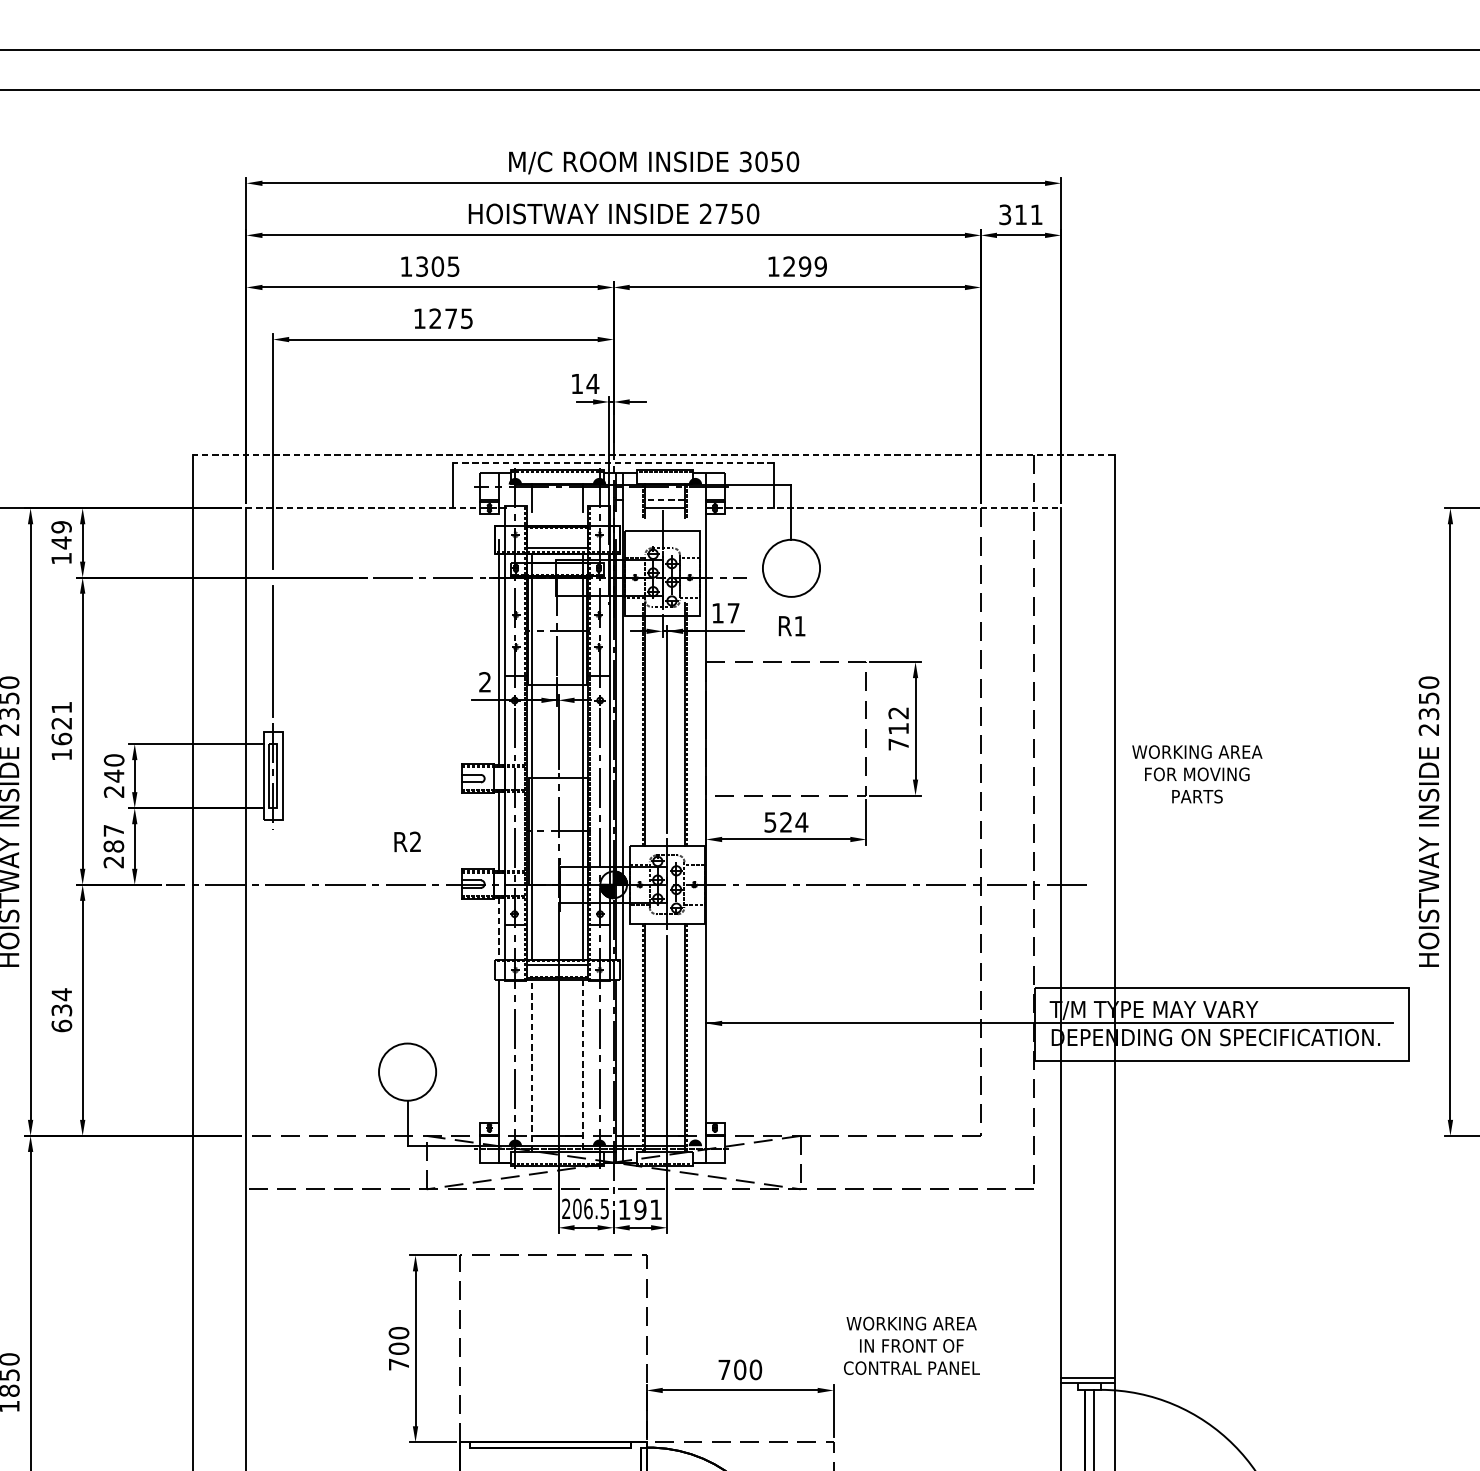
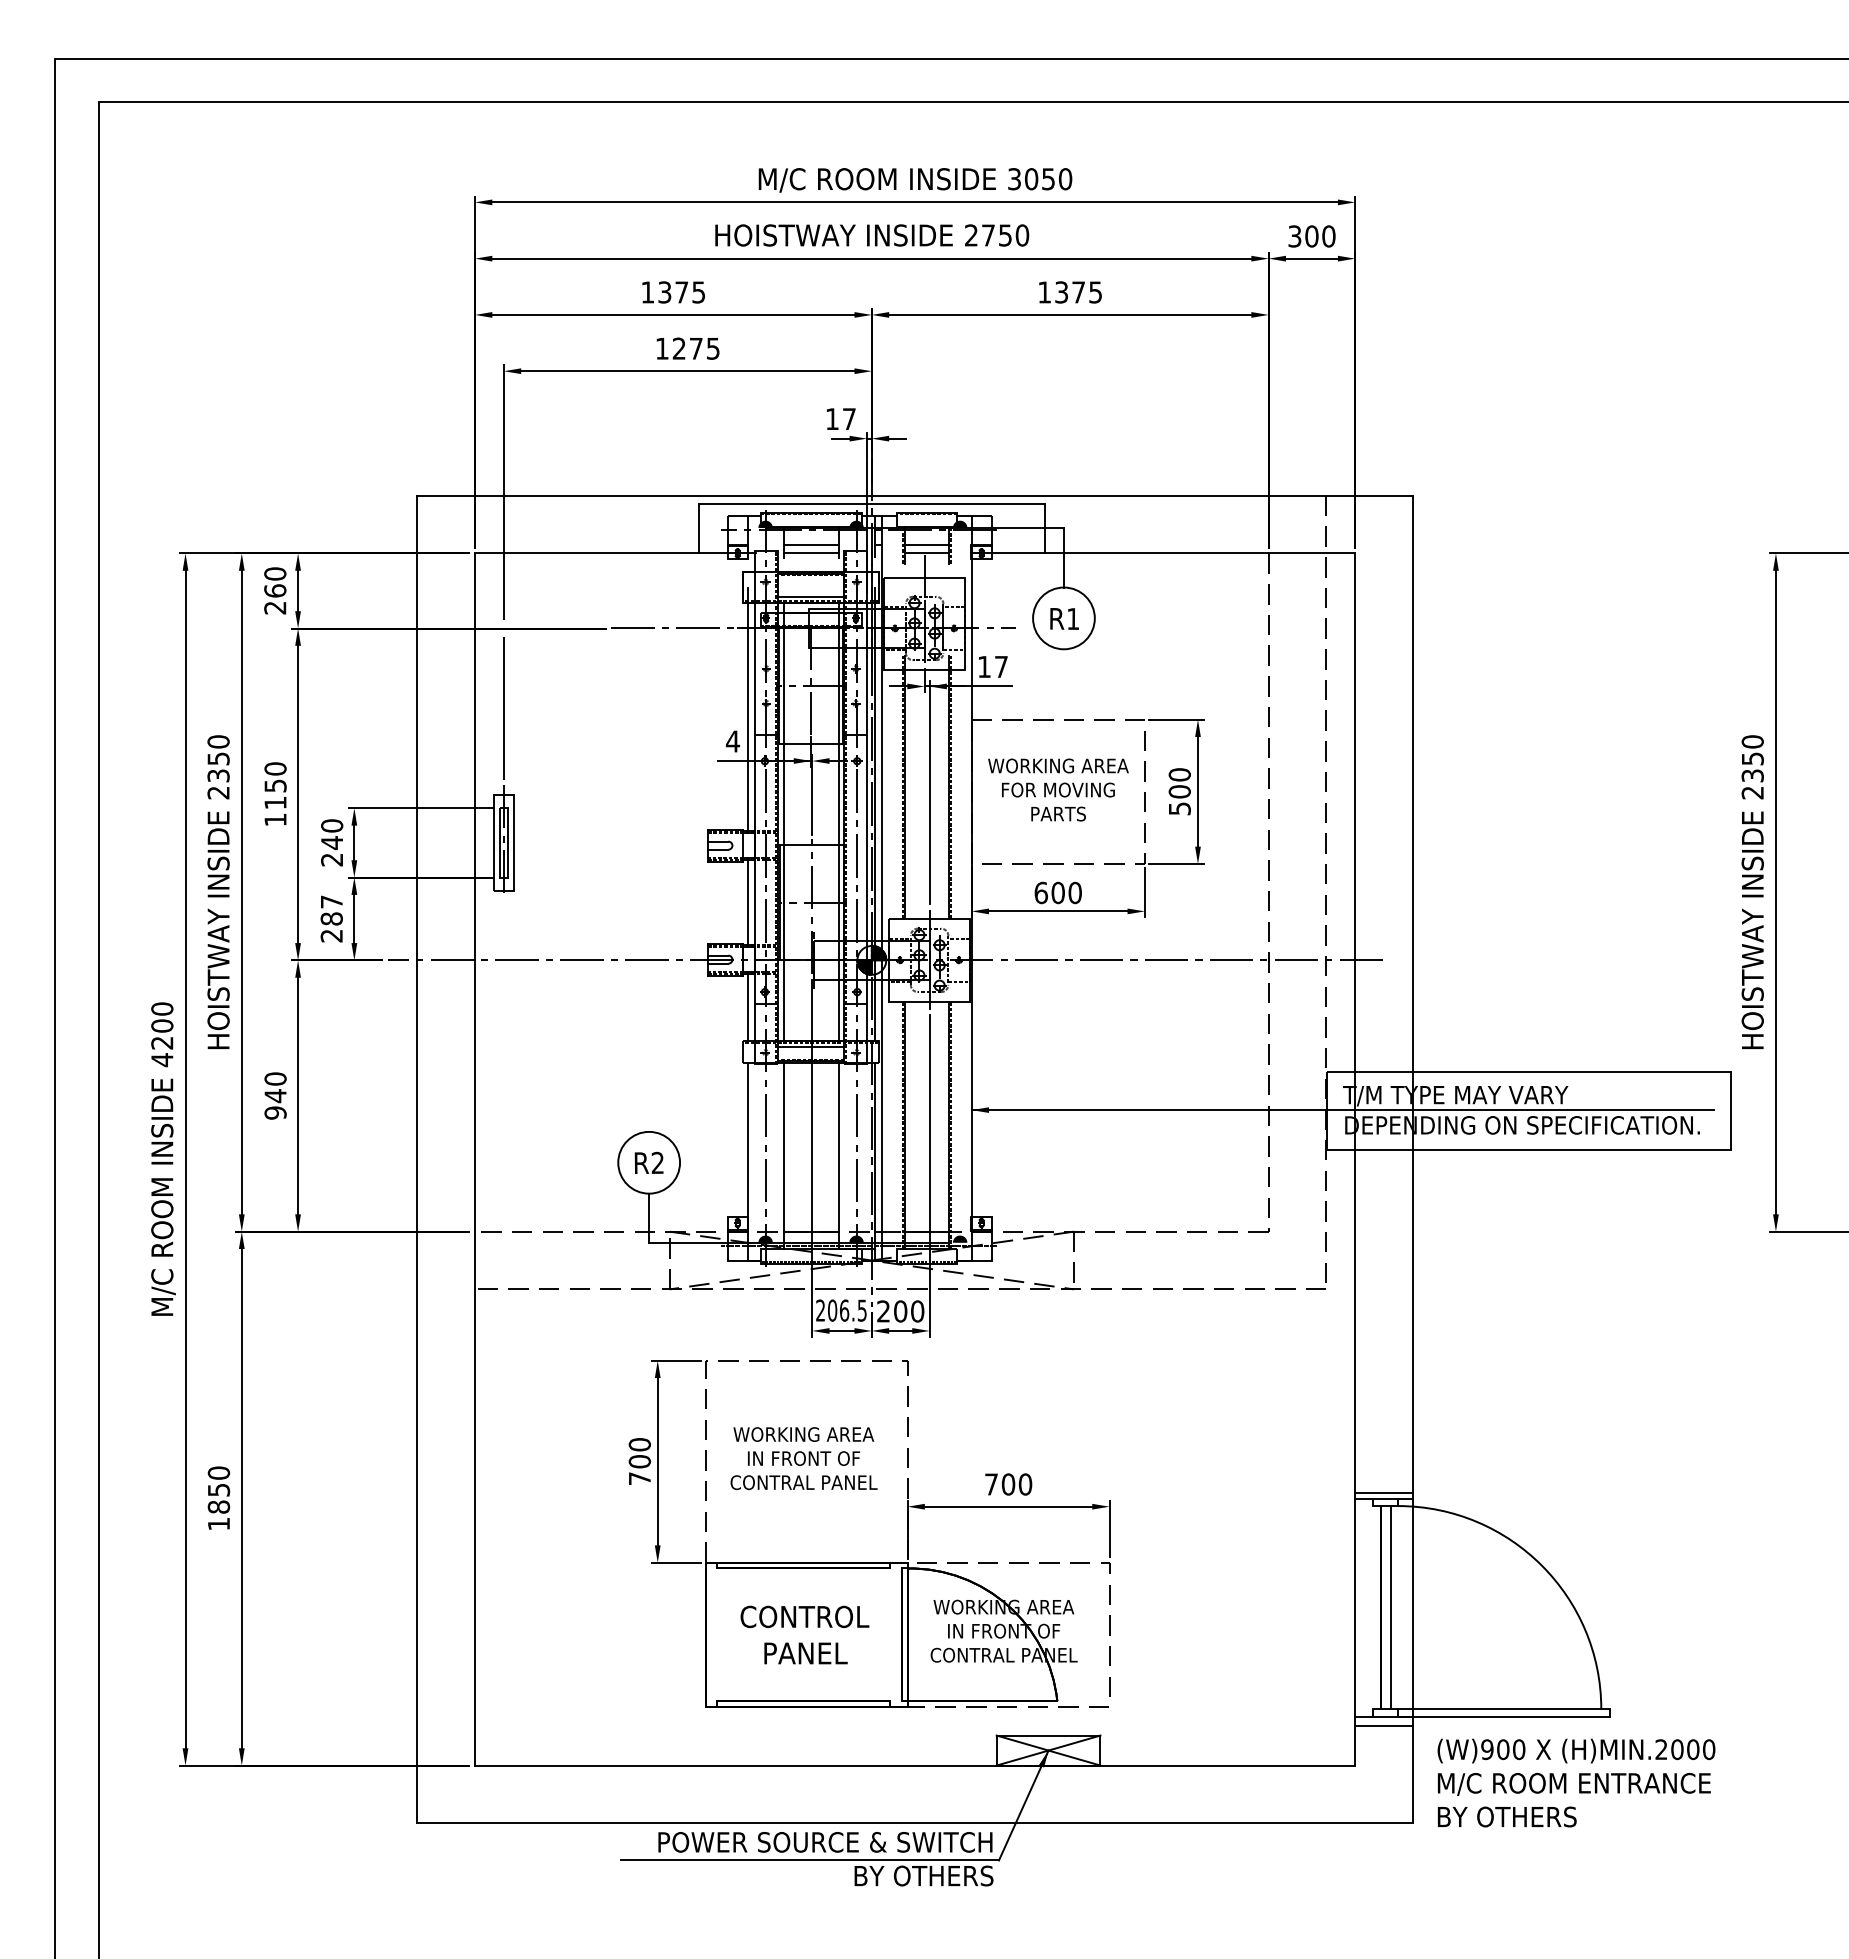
text: (1028, 214) -> (1320, 236), 311 -> 300
text: (437, 266) -> (681, 292), 1305 -> 1375
text: (804, 266) -> (1078, 292), 1299 -> 1375
text: (593, 383) -> (849, 418), 14 -> 17
line: (654, 454) -> (915, 495), dashed -> solid
line: (613, 462) -> (871, 504), dashed -> solid
line: (556, 499) -> (810, 544), added
line: (664, 499) -> (926, 544), dashed -> solid
line: (376, 508) -> (615, 553), dashed -> solid
line: (556, 508) -> (810, 553), added
line: (883, 508) -> (1163, 553), dashed -> solid
text: (61, 542) -> (275, 590), 149 -> 260
text: (791, 625) -> (1064, 618), moved
text: (484, 682) -> (732, 741), 2 -> 4
text: (61, 722) -> (275, 785), 1621 -> 1150
text: (898, 728) -> (1179, 791), 712 -> 500
text: (1197, 773) -> (1058, 789), moved
text: (786, 822) -> (1058, 892), 524 -> 600
text: (406, 841) -> (648, 1162), moved
line: (498, 928) -> (747, 1007), dashed -> solid
text: (61, 1009) -> (275, 1095), 634 -> 940
line: (531, 1065) -> (783, 1155), dashed -> solid
line: (582, 1066) -> (838, 1156), dashed -> solid
text: (640, 1209) -> (900, 1311), 191 -> 200
text: (911, 1345) -> (803, 1458), moved

